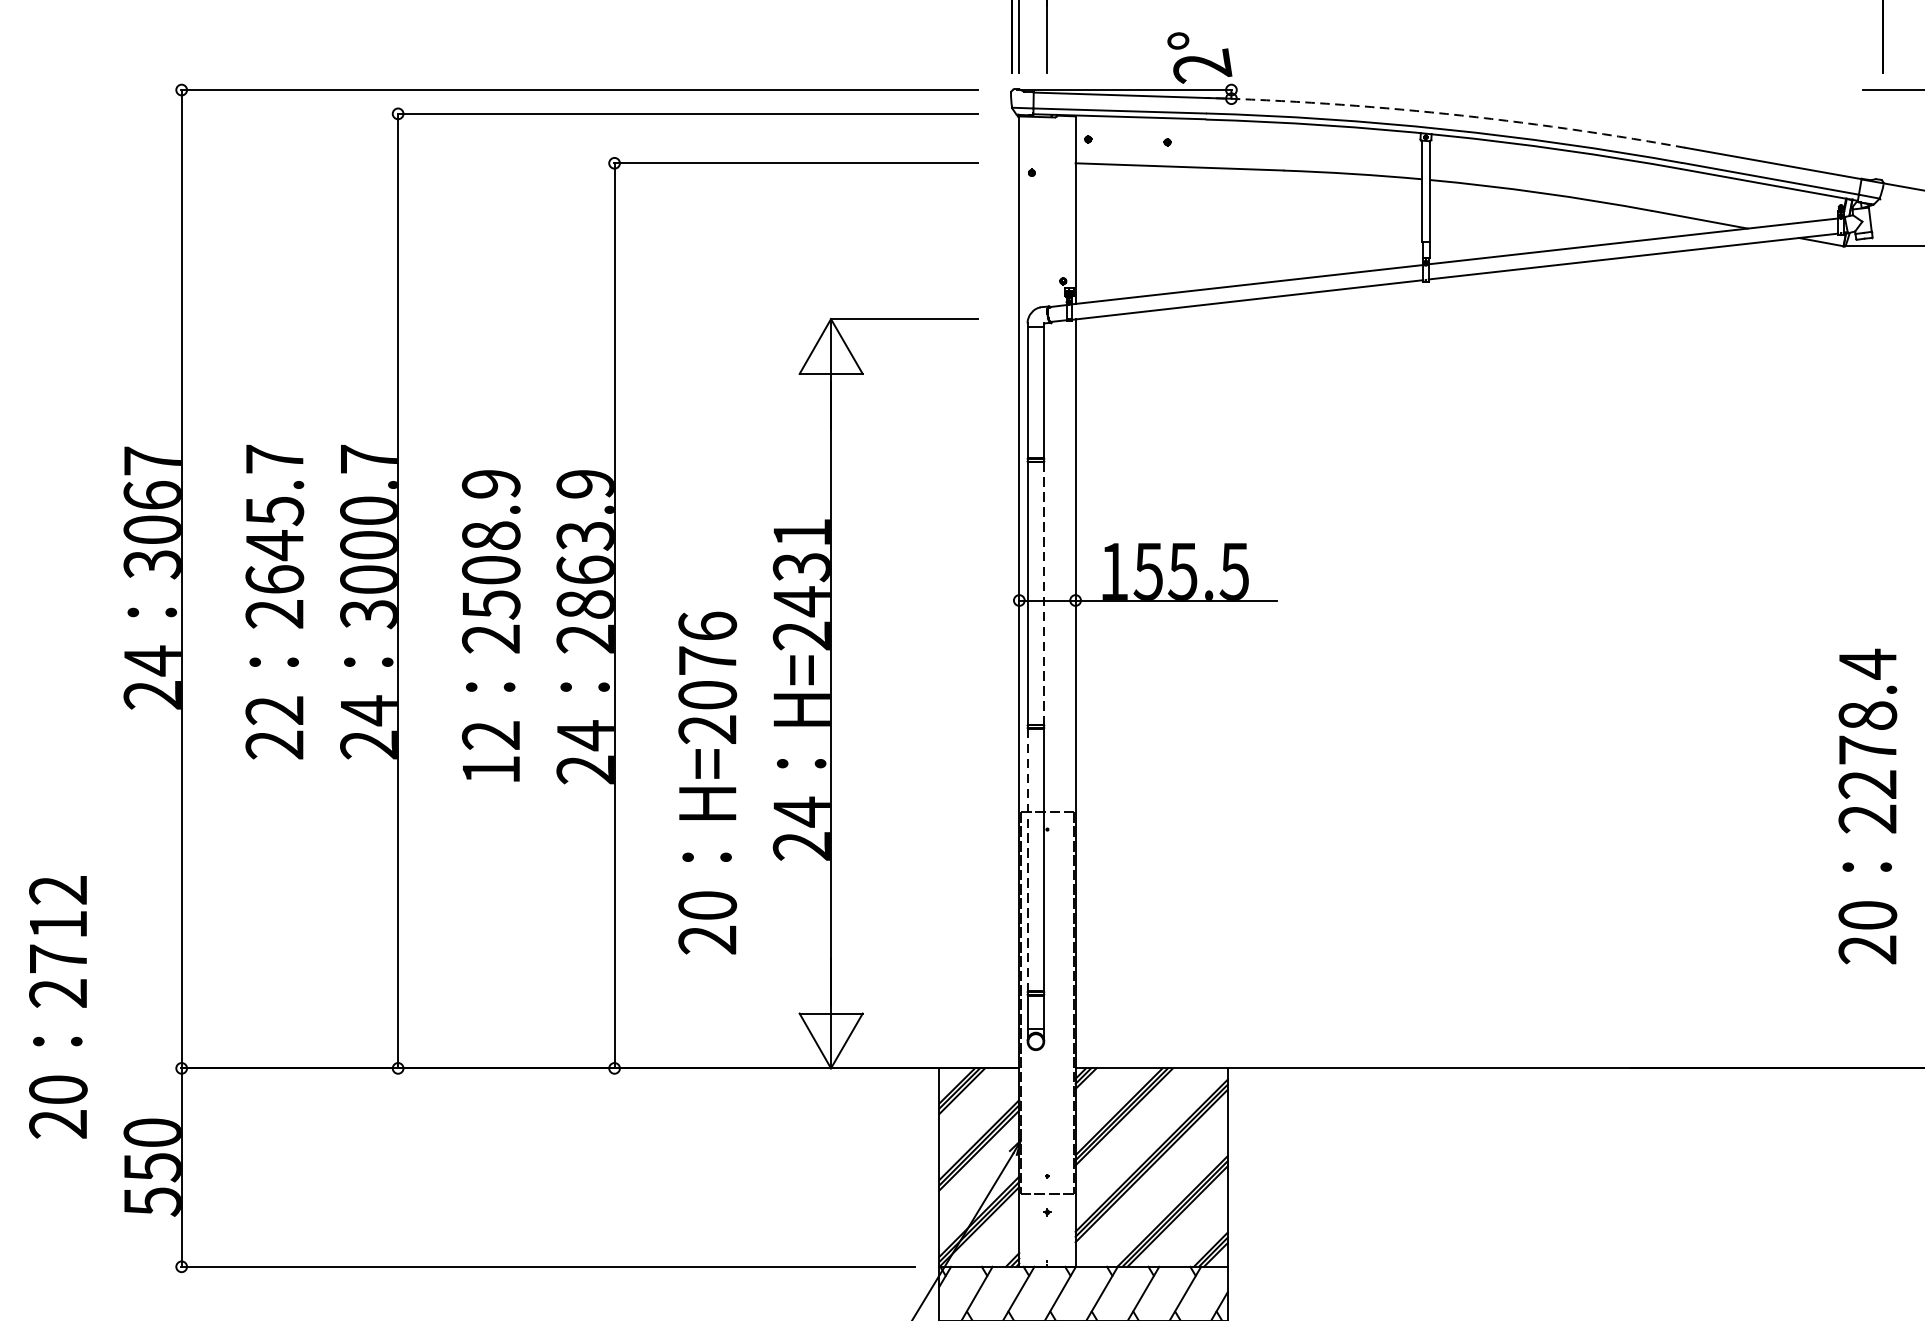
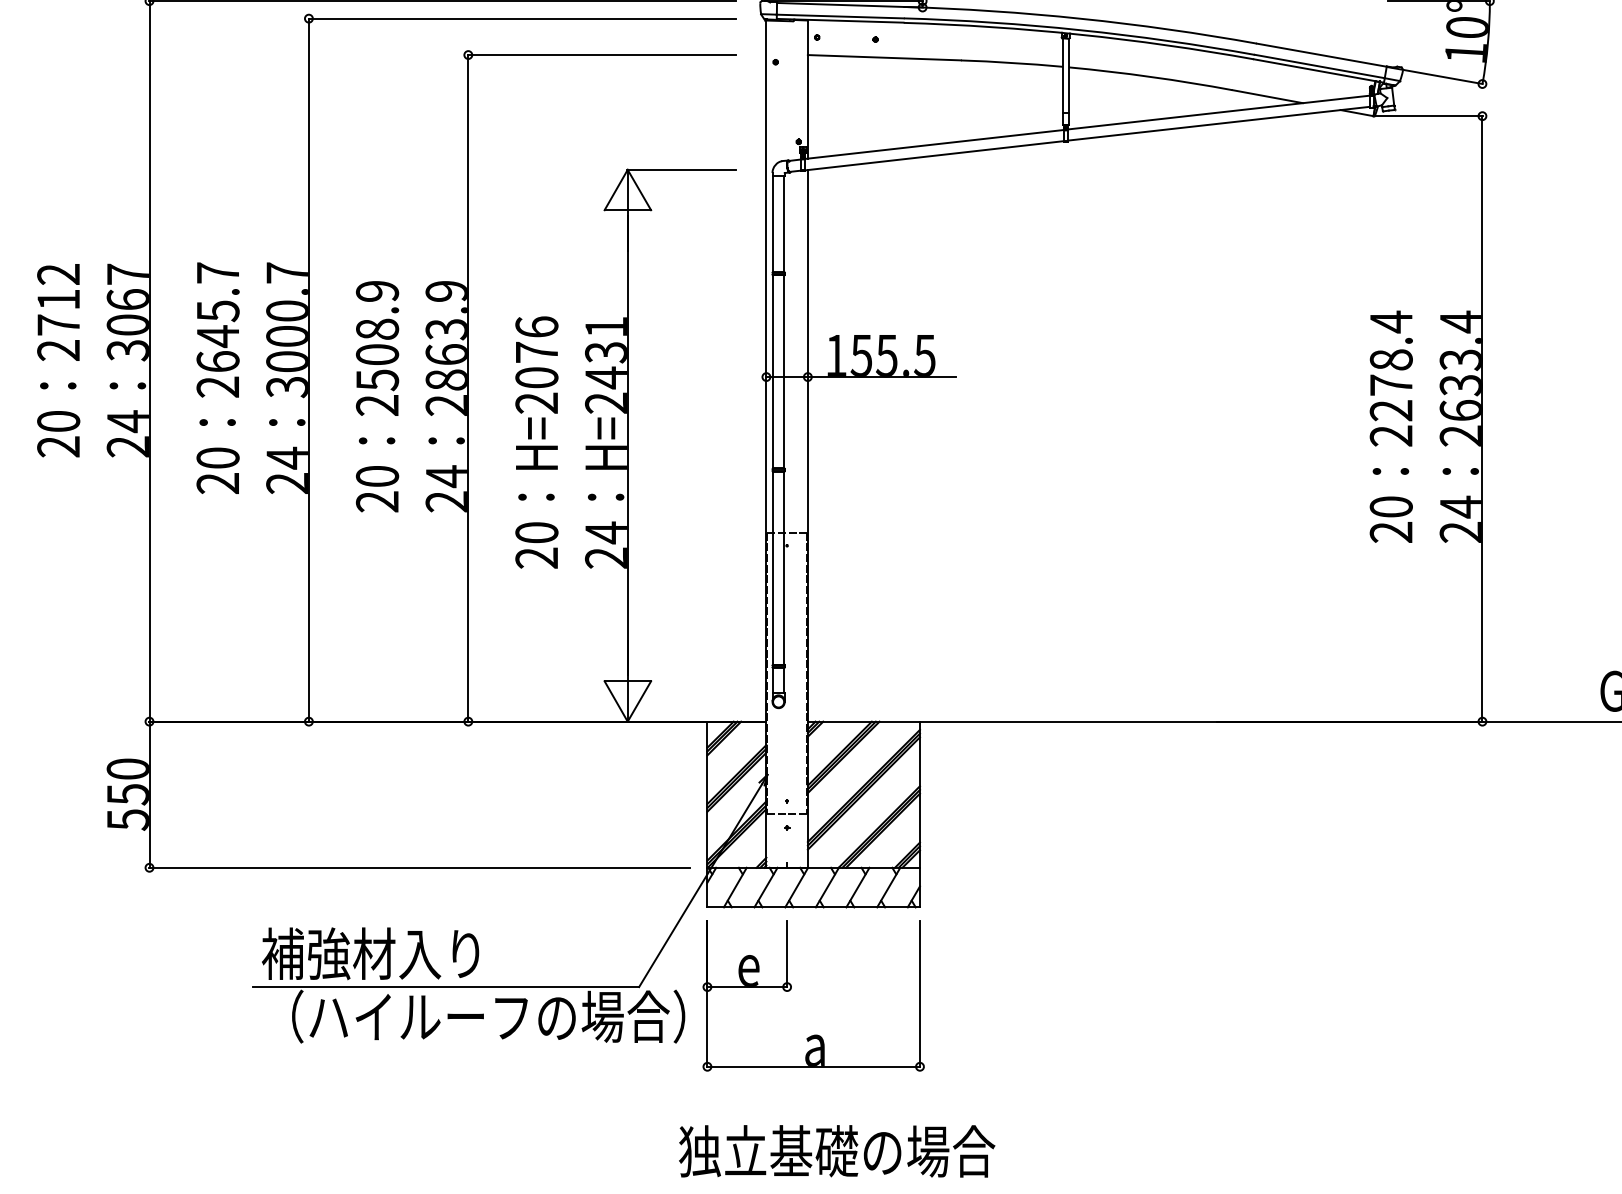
arc: (1447, 113) -> (1081, 18), dashed -> solid
line: (1043, 592) -> (784, 371), dashed -> solid
text: (274, 709) -> (217, 457), 22 -> 20
text: (491, 753) -> (377, 489), 12 -> 20
text: (707, 783) -> (536, 442), moved
text: (1866, 806) -> (1390, 426), moved
line: (1028, 860) -> (773, 568), dashed -> solid
text: (58, 1007) -> (58, 360), moved

